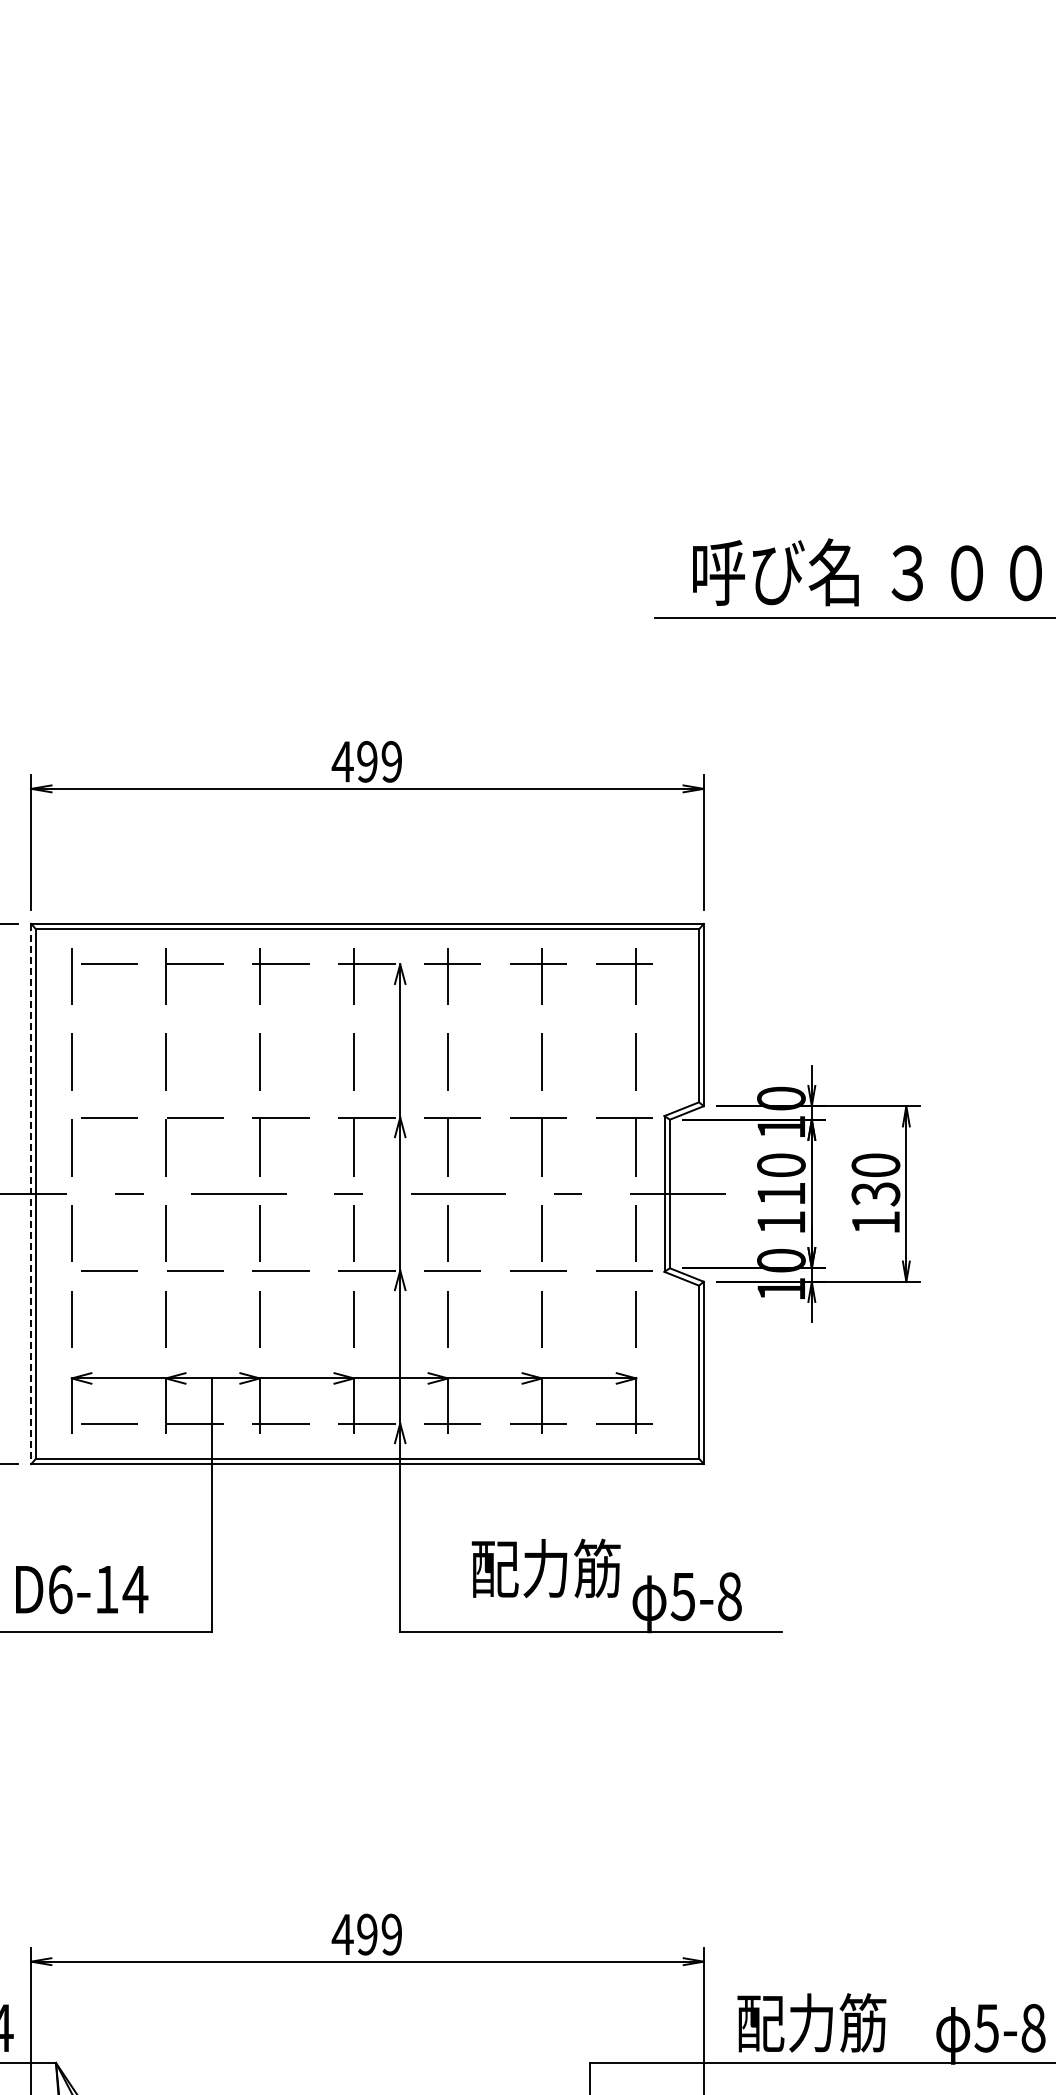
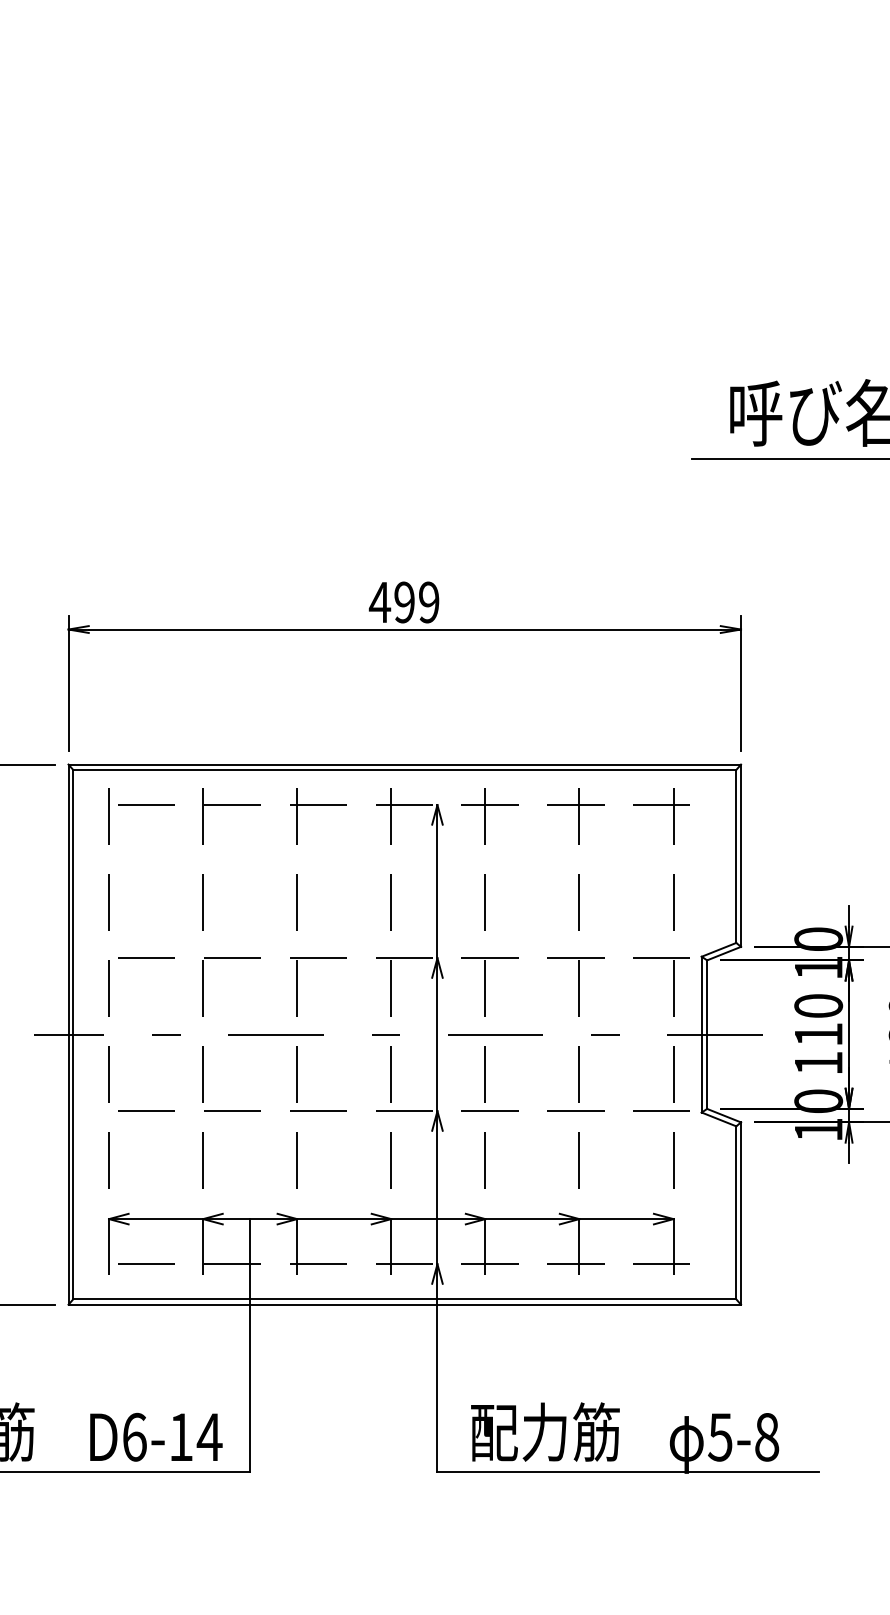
line: (31, 1194) -> (68, 1035), dashed -> solid
text: (545, 1568) -> (544, 1432), moved
text: (82, 1589) -> (156, 1437), moved

